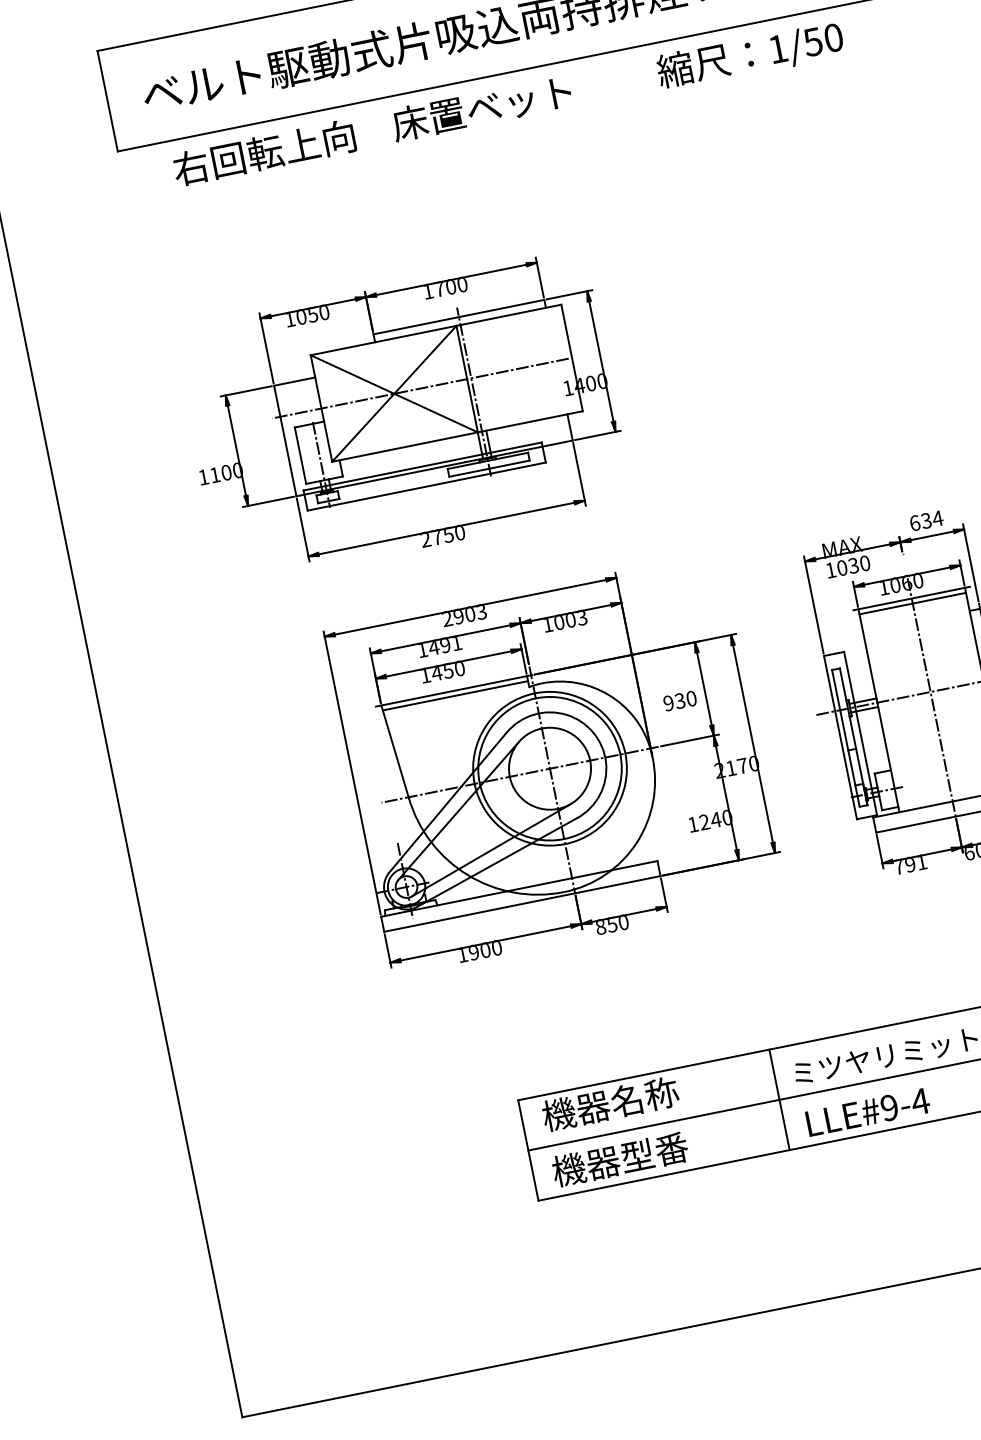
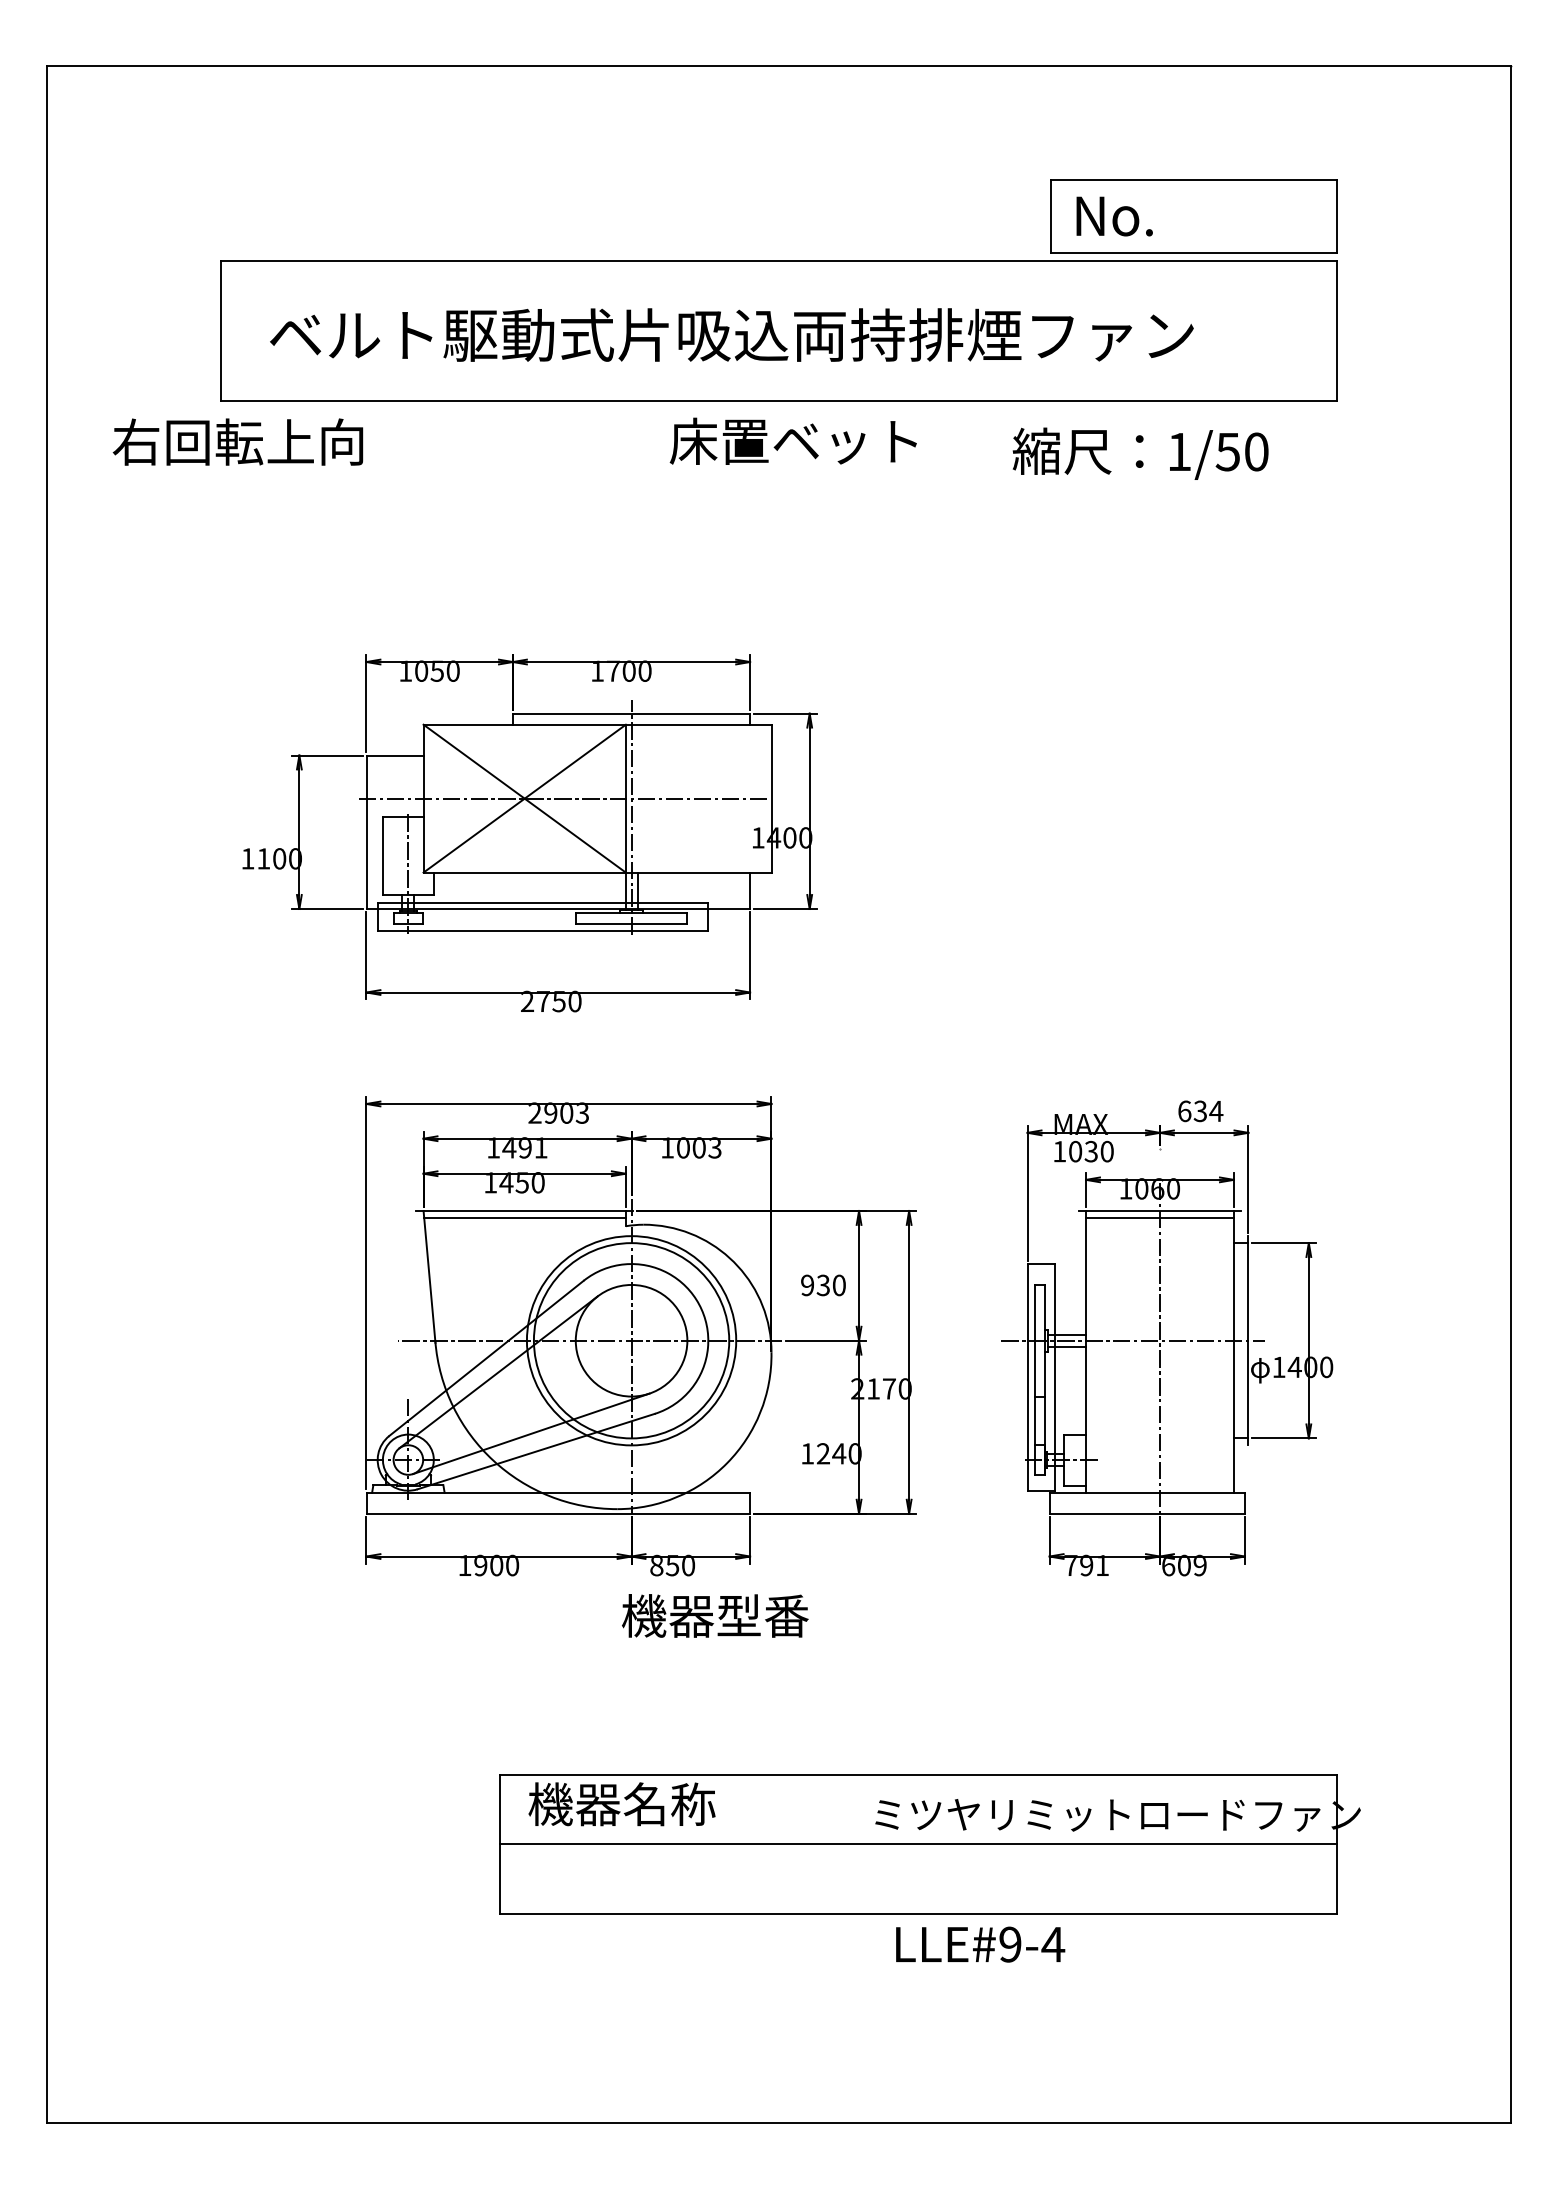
text: (750, 55) -> (1140, 453), moved
text: (481, 107) -> (792, 440), moved
text: (263, 152) -> (237, 441), moved
line: (779, 1100) -> (848, 1844), removed
text: (868, 1112) -> (980, 1944), moved
text: (620, 1159) -> (715, 1615), moved

